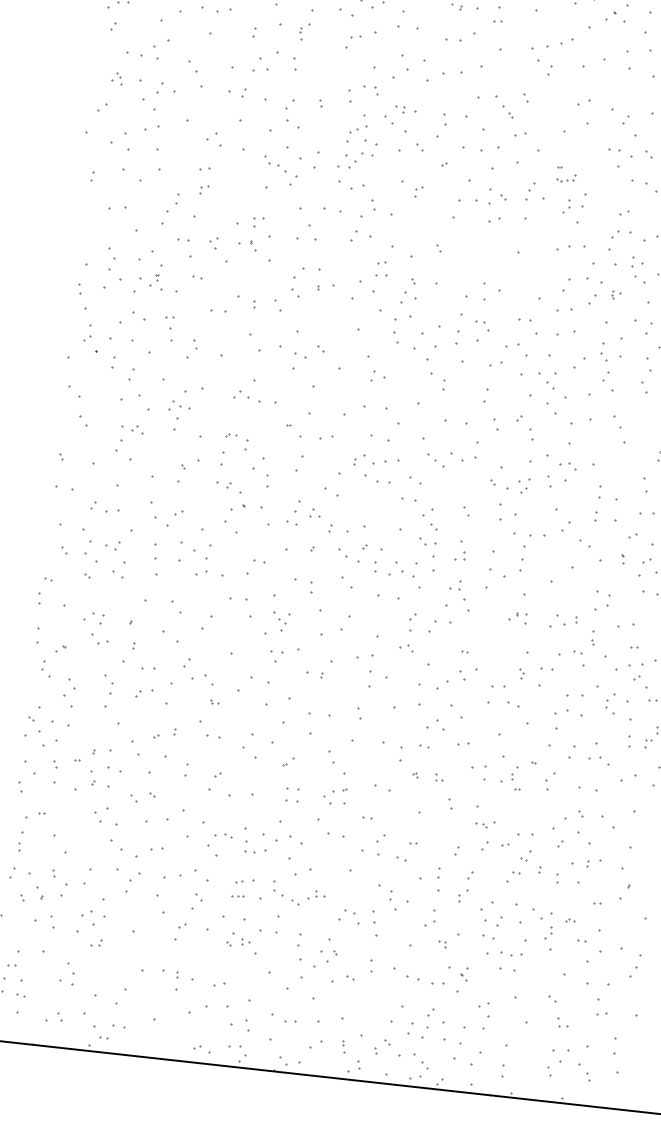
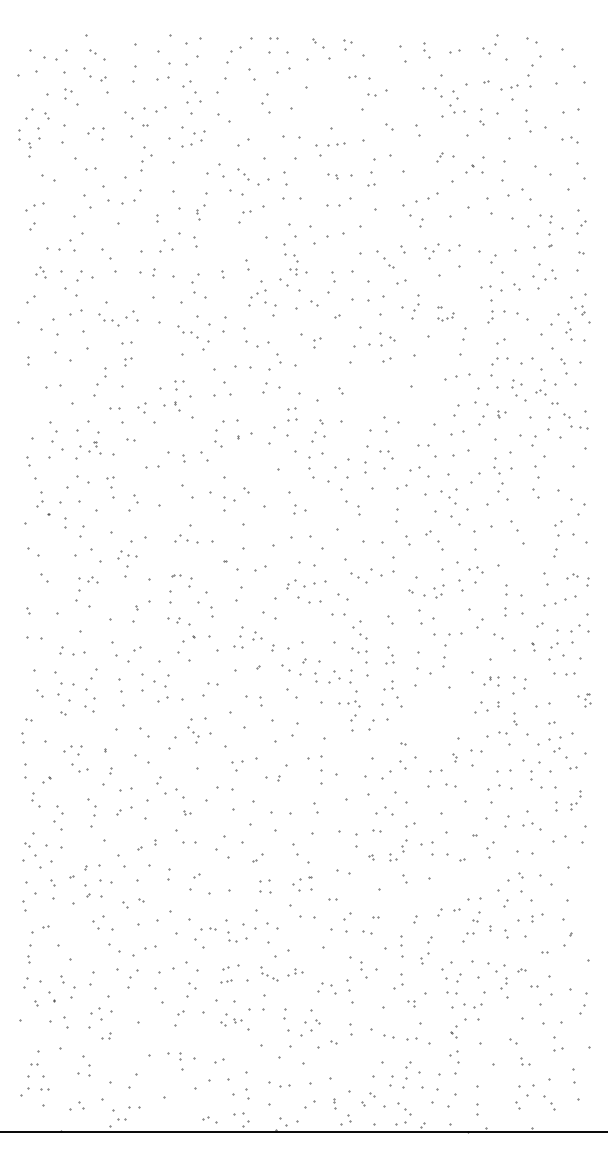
part: (370, 89) -> (291, 257), moved
part: (187, 140) -> (108, 319), added
part: (352, 160) -> (431, 251), moved
part: (529, 191) -> (415, 311), moved
part: (566, 205) -> (490, 316), moved
part: (111, 544) -> (81, 683), size x1.6
part: (518, 617) -> (491, 681), moved
part: (279, 621) -> (193, 734), moved
part: (405, 647) -> (353, 703), moved
part: (610, 703) -> (536, 774), size x1.4
part: (514, 772) -> (404, 845), moved
part: (485, 824) -> (437, 893), removed
part: (286, 893) -> (269, 973), size x0.7
part: (463, 973) -> (453, 1031), moved

